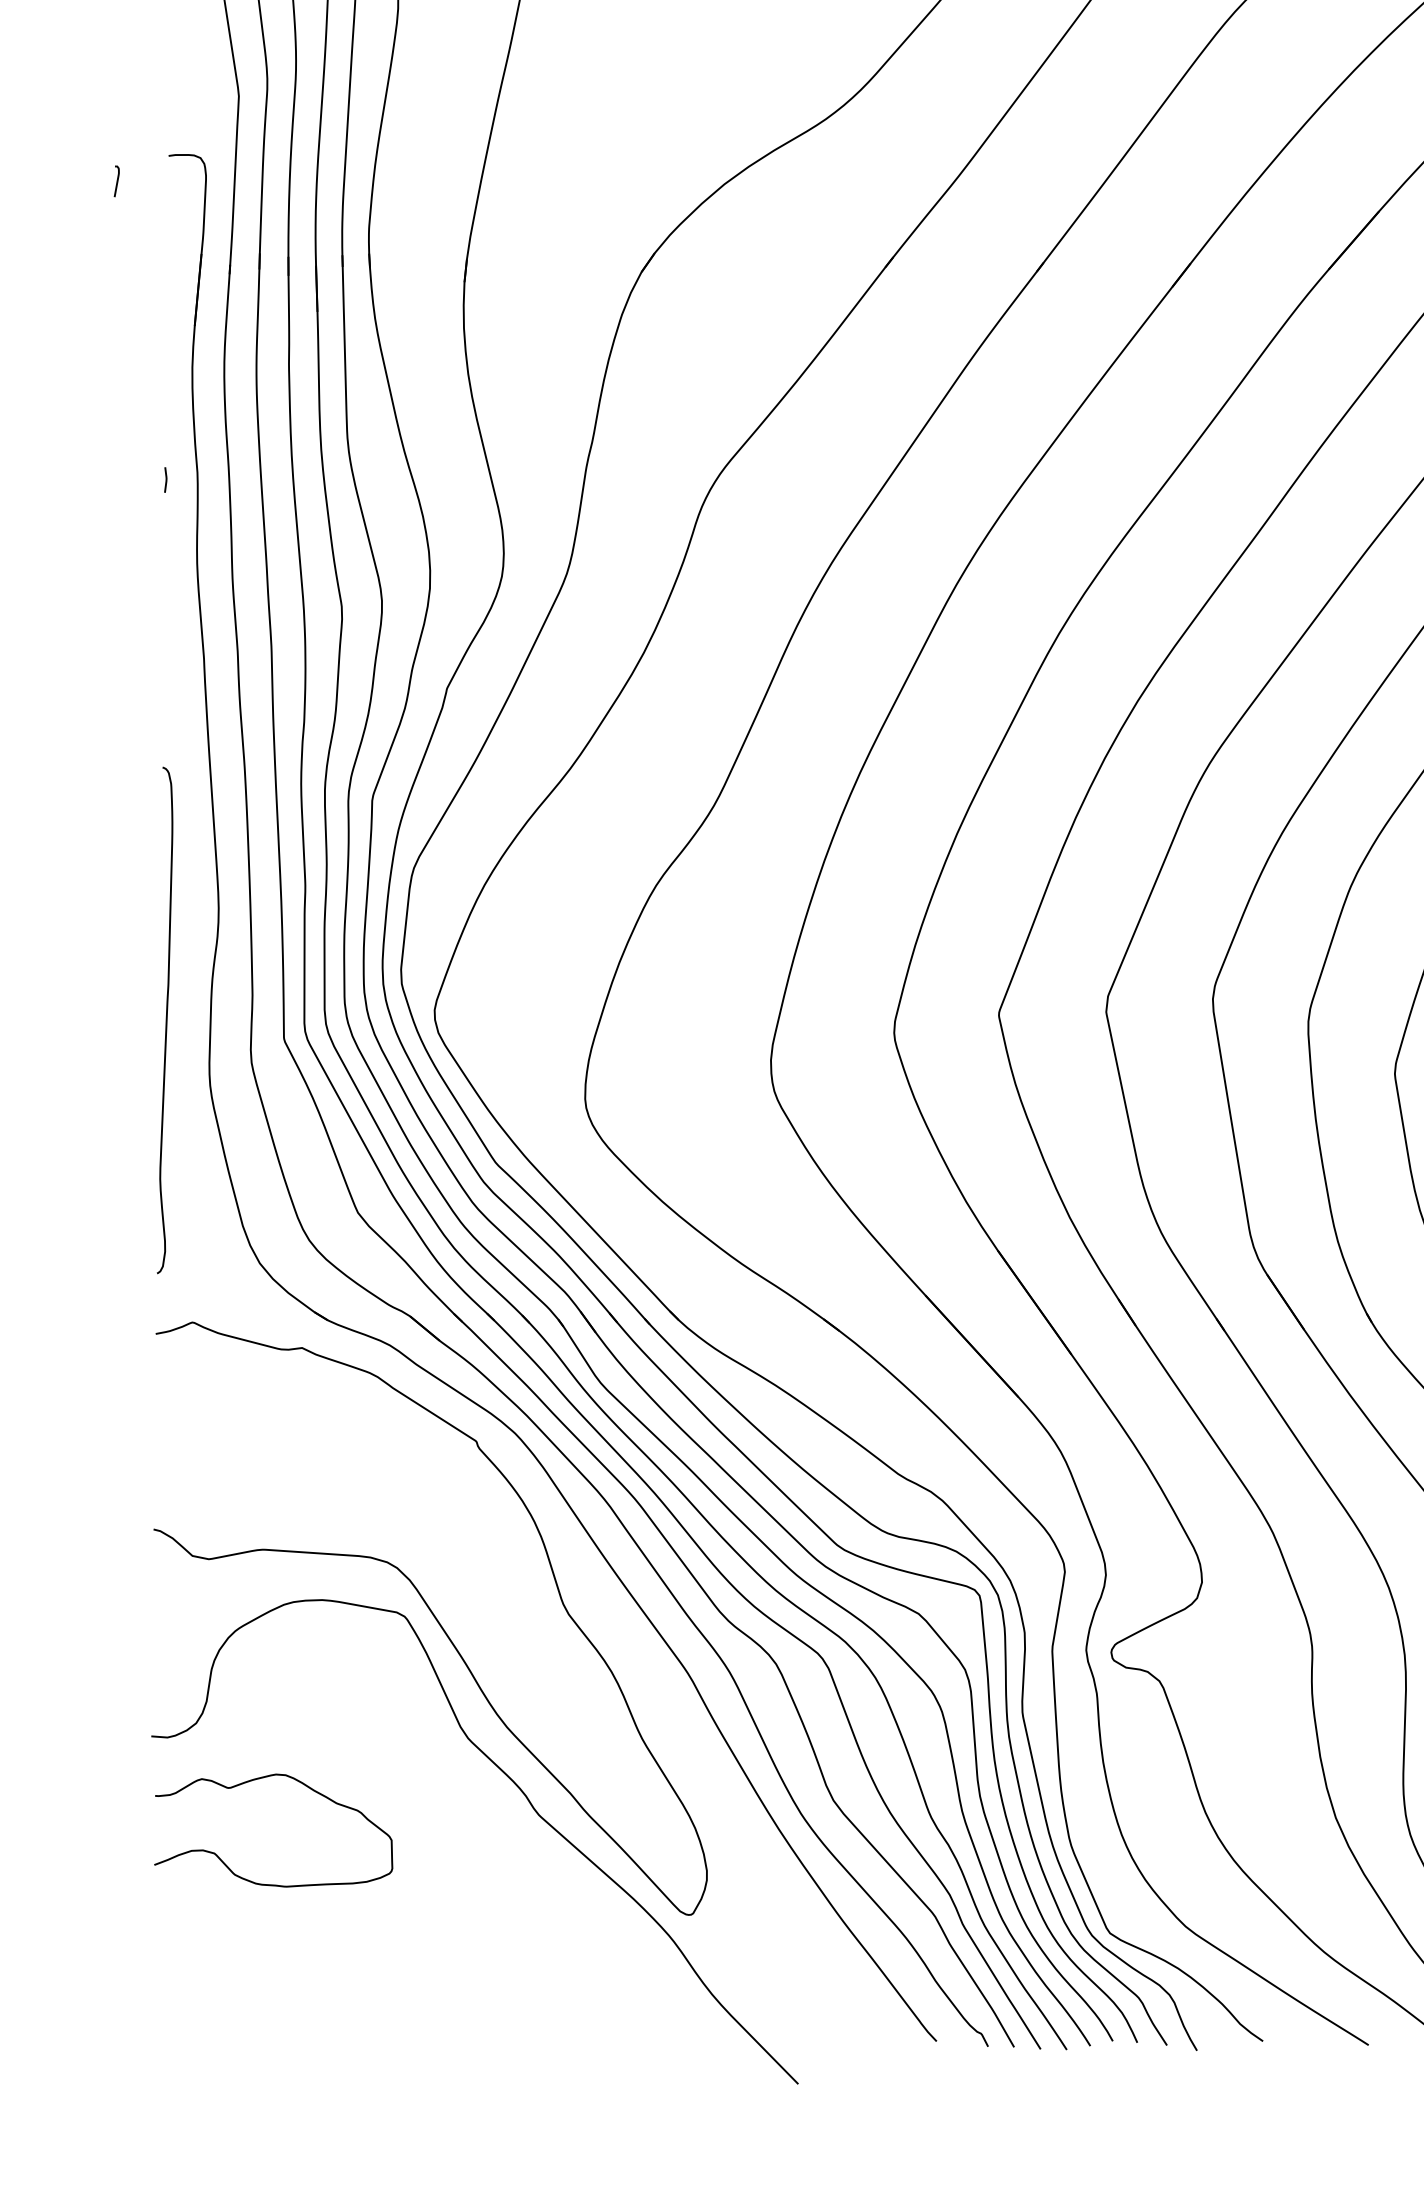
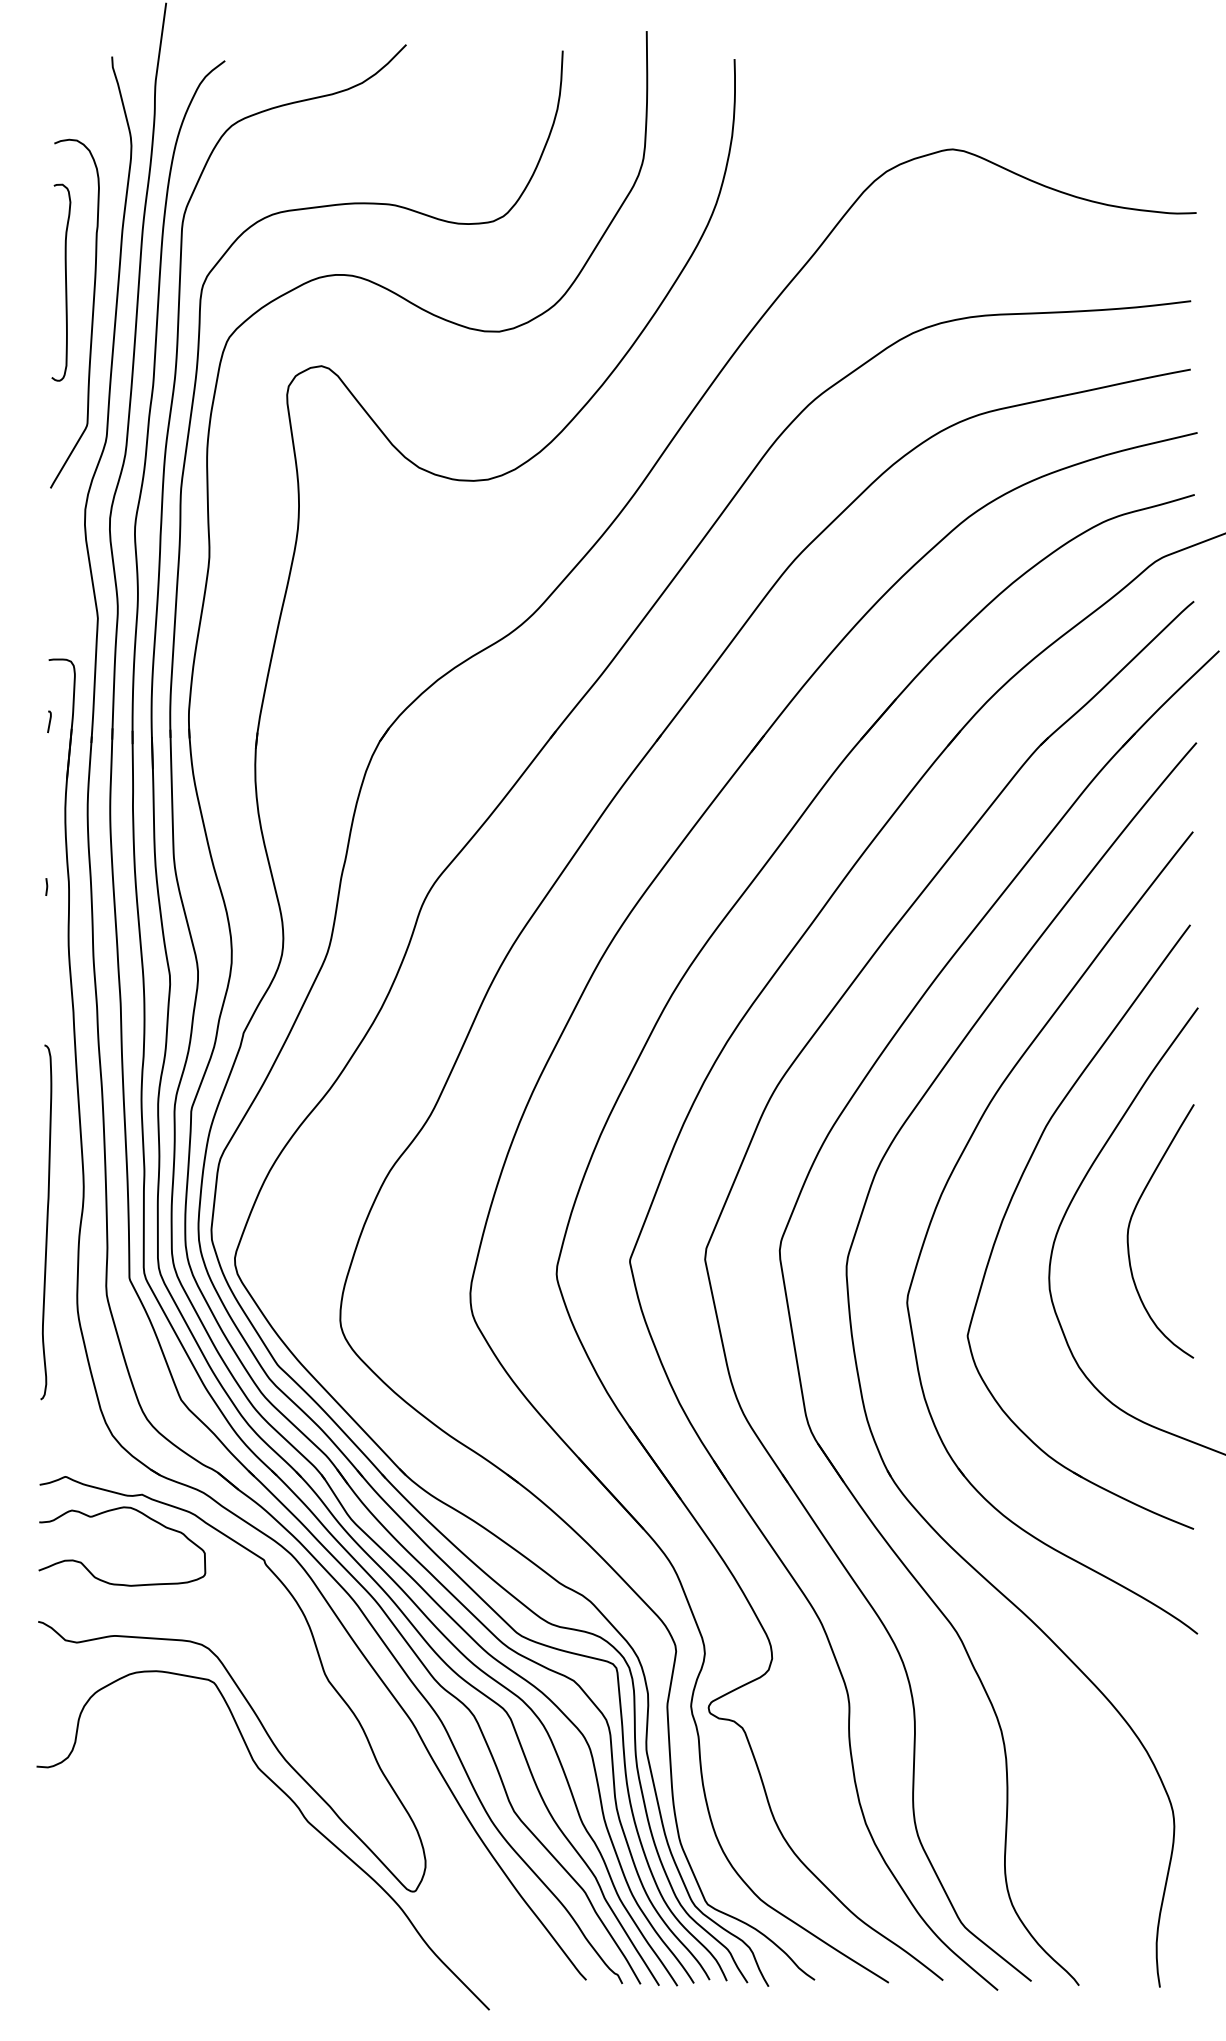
curve: (116, 180) -> (49, 721), moved
curve: (165, 1020) -> (46, 1222), moved
curve: (264, 1779) -> (115, 1510), moved

